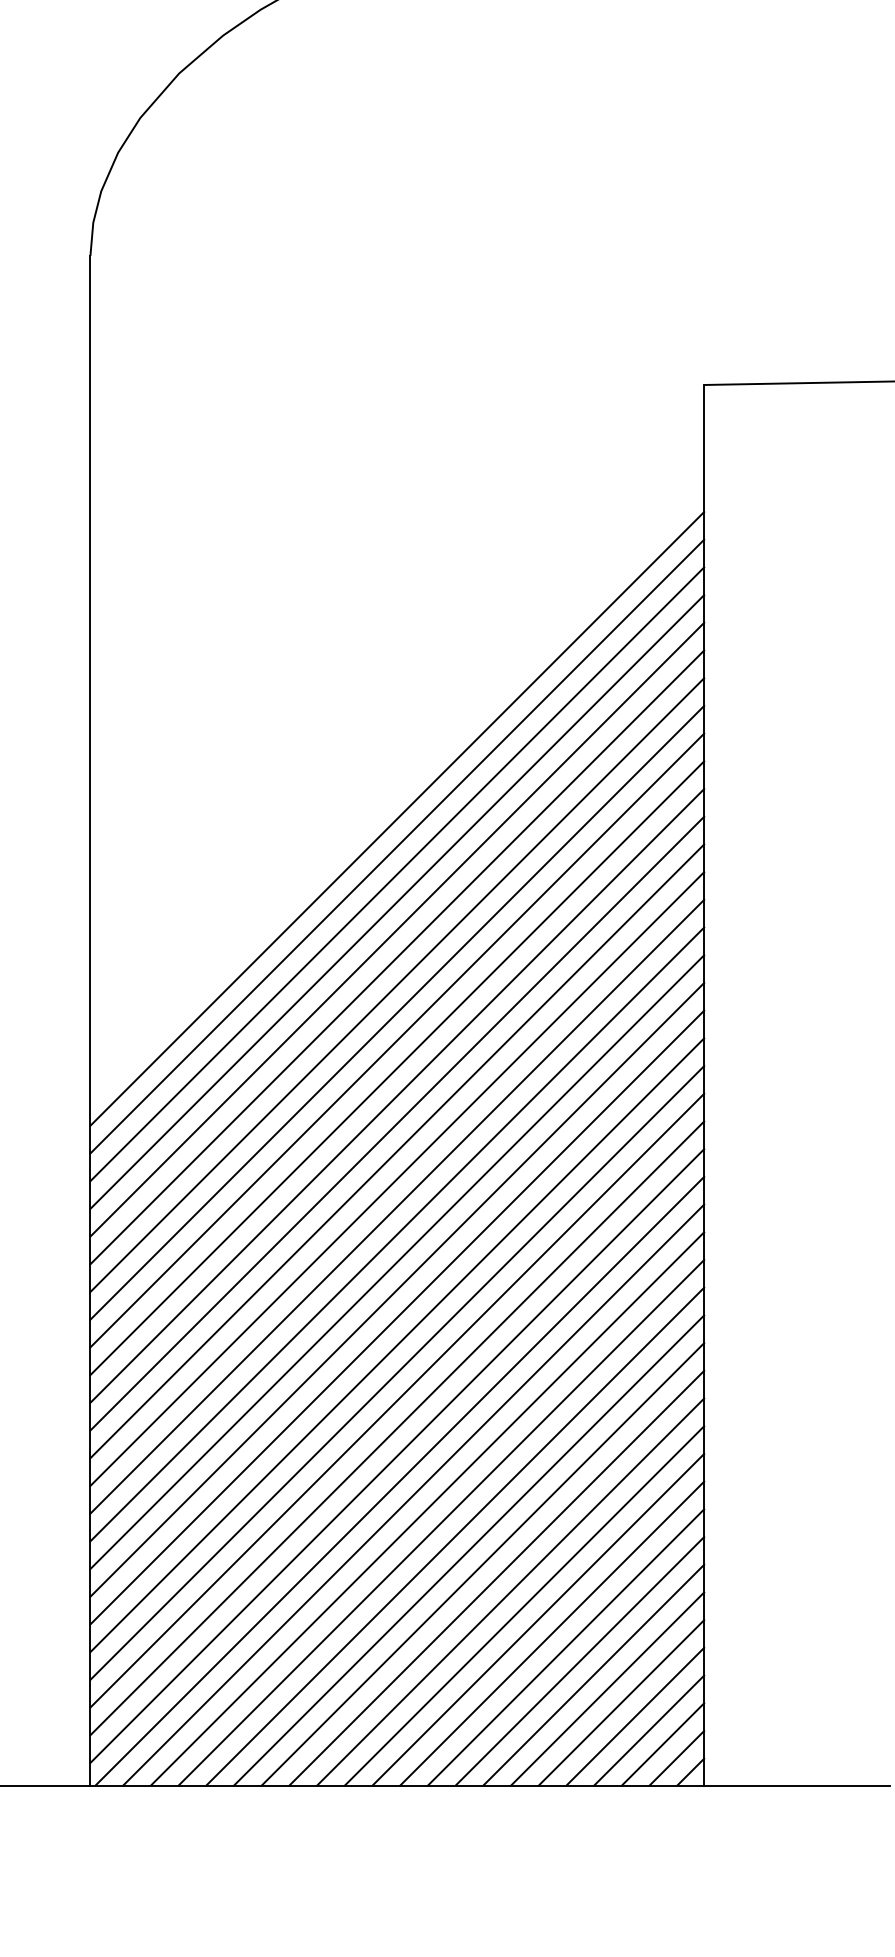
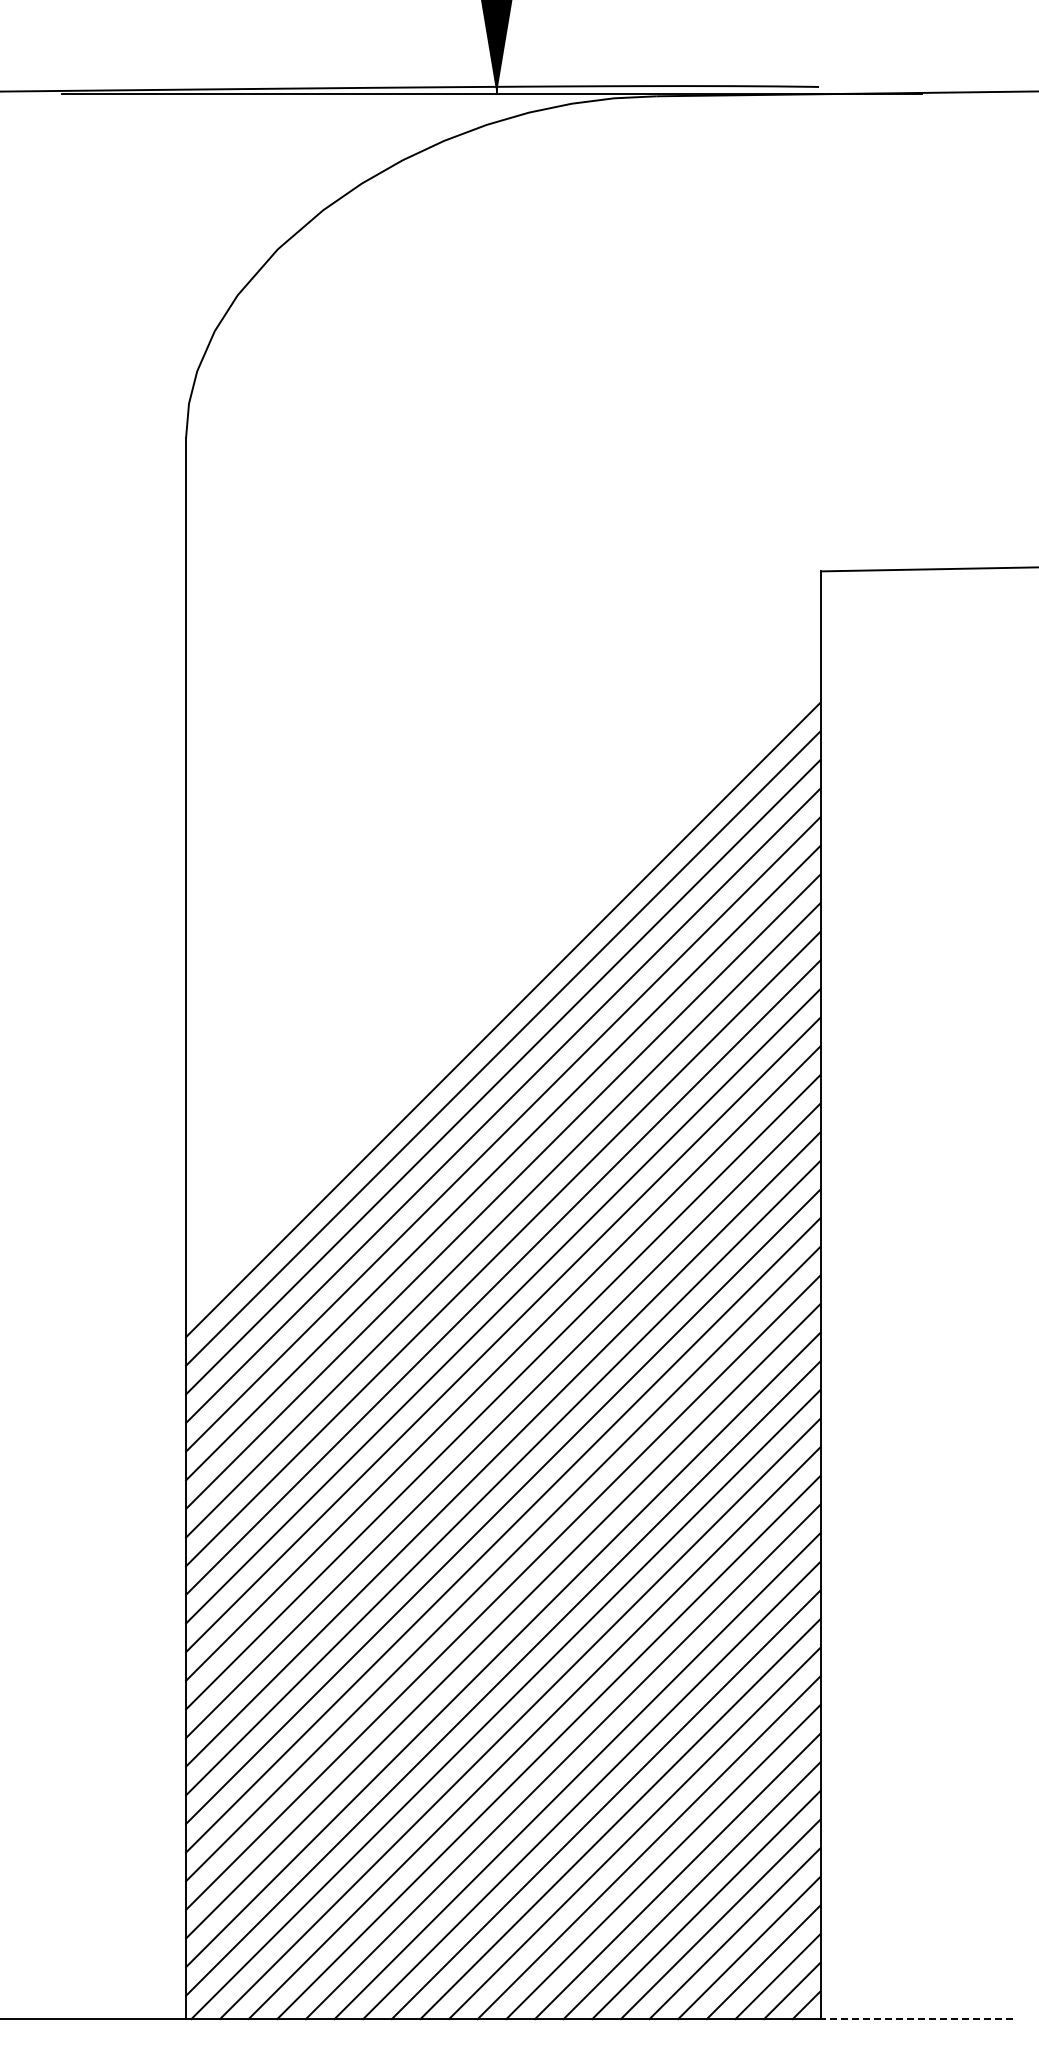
line: (797, 1785) -> (916, 2019), solid -> dashed

